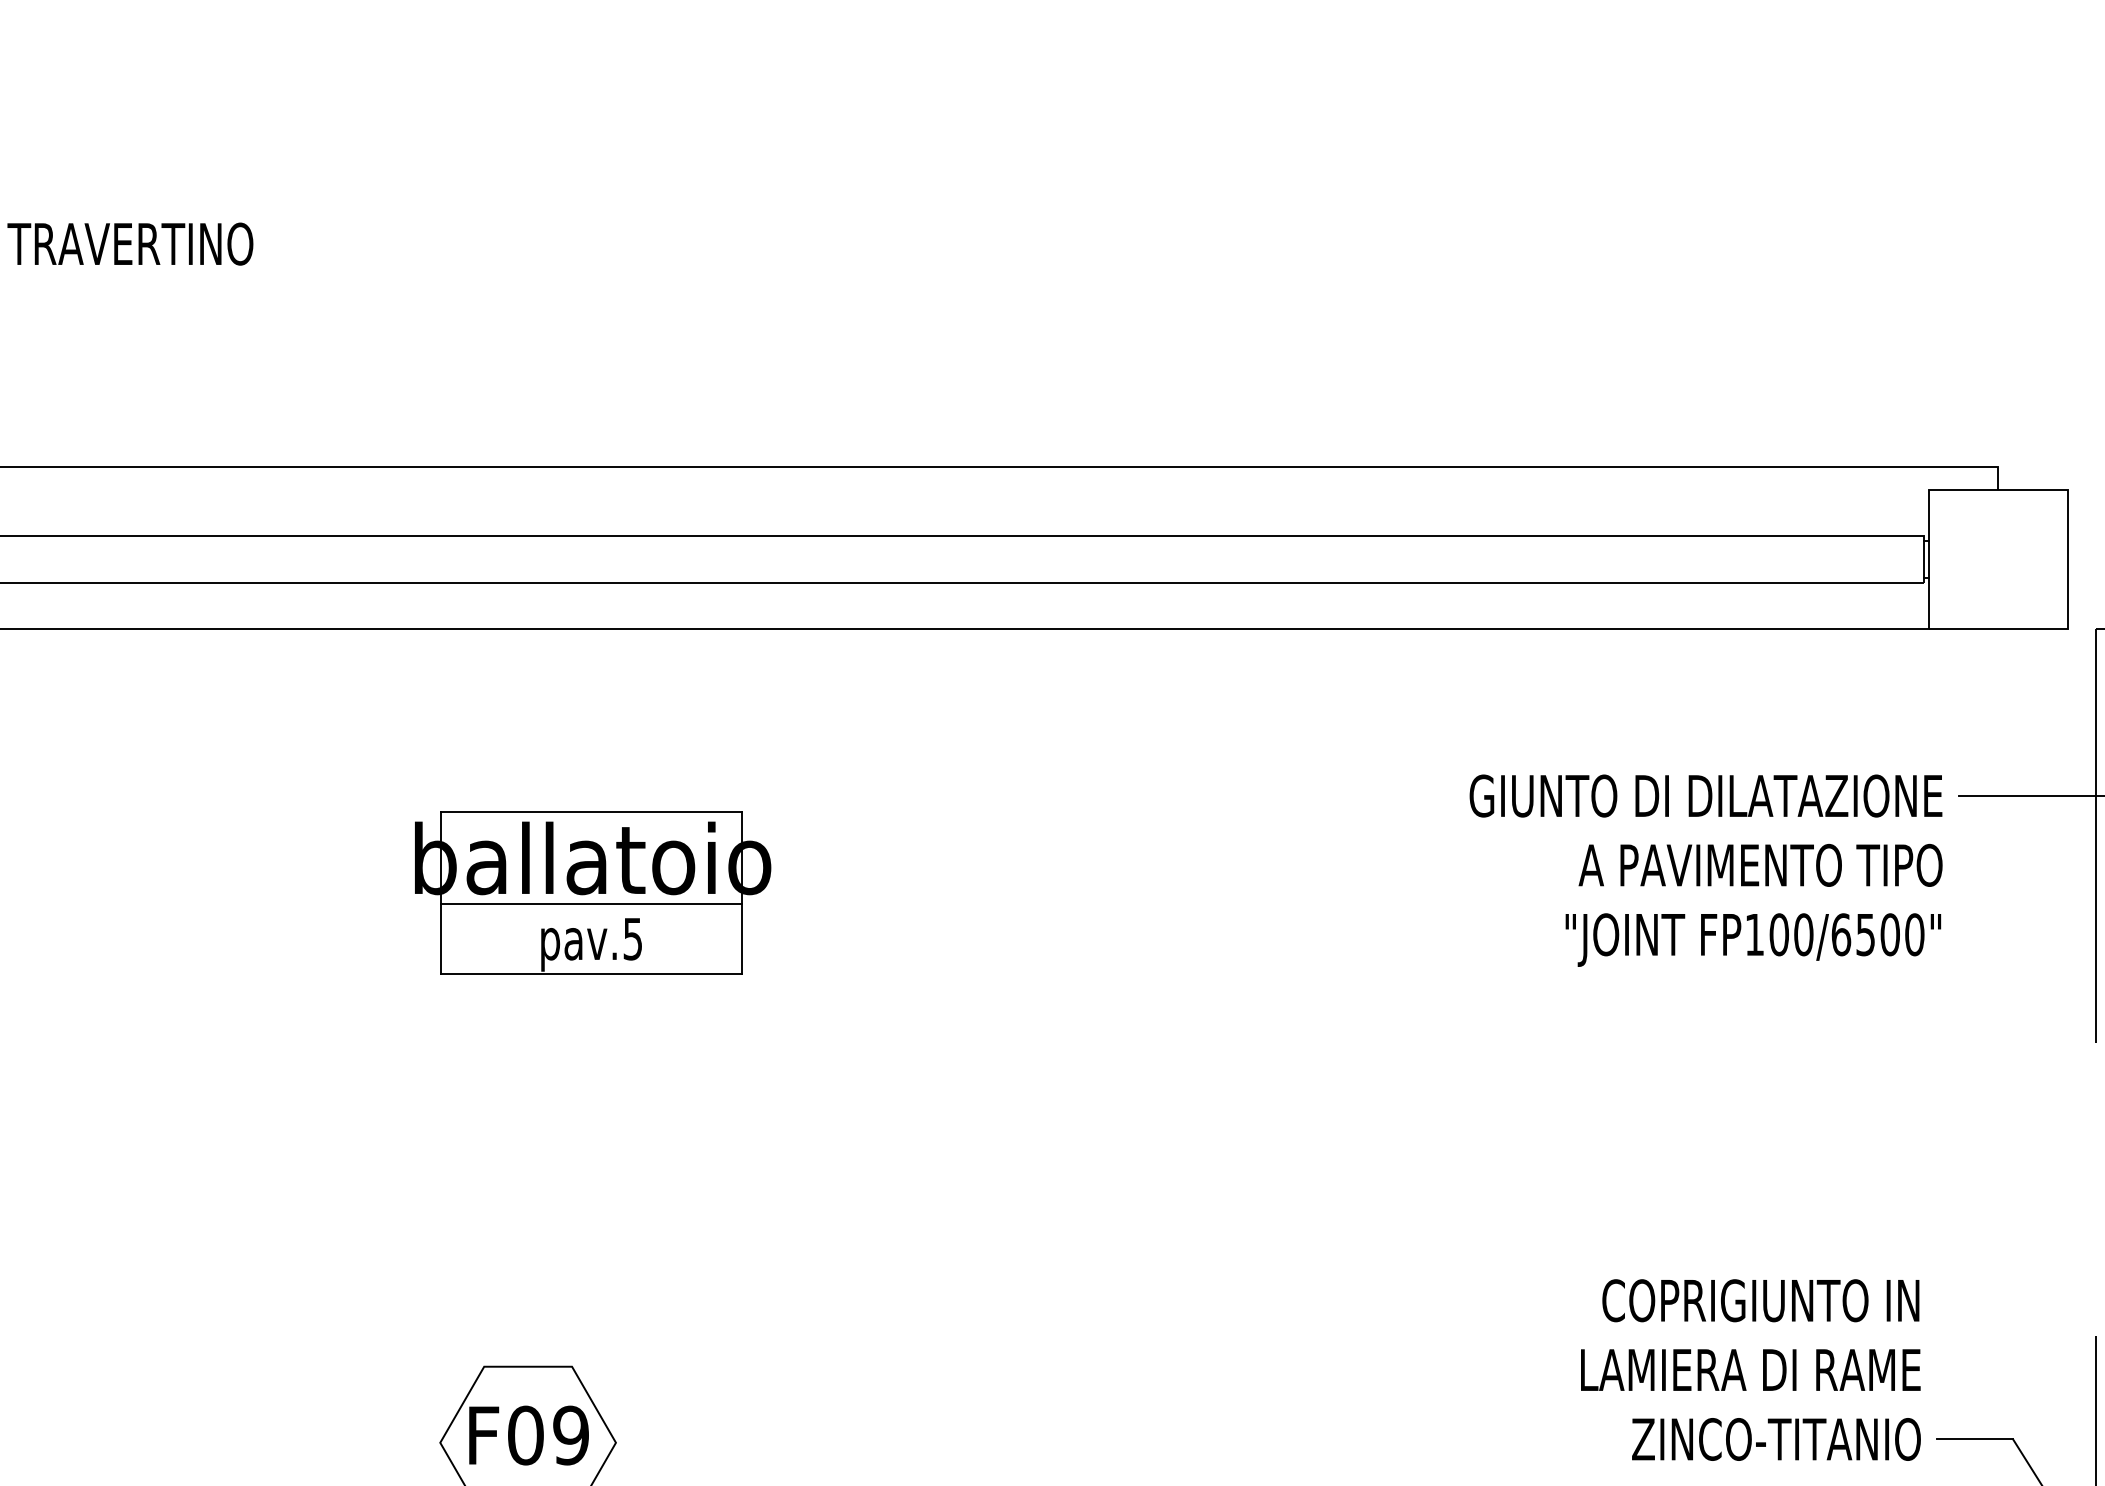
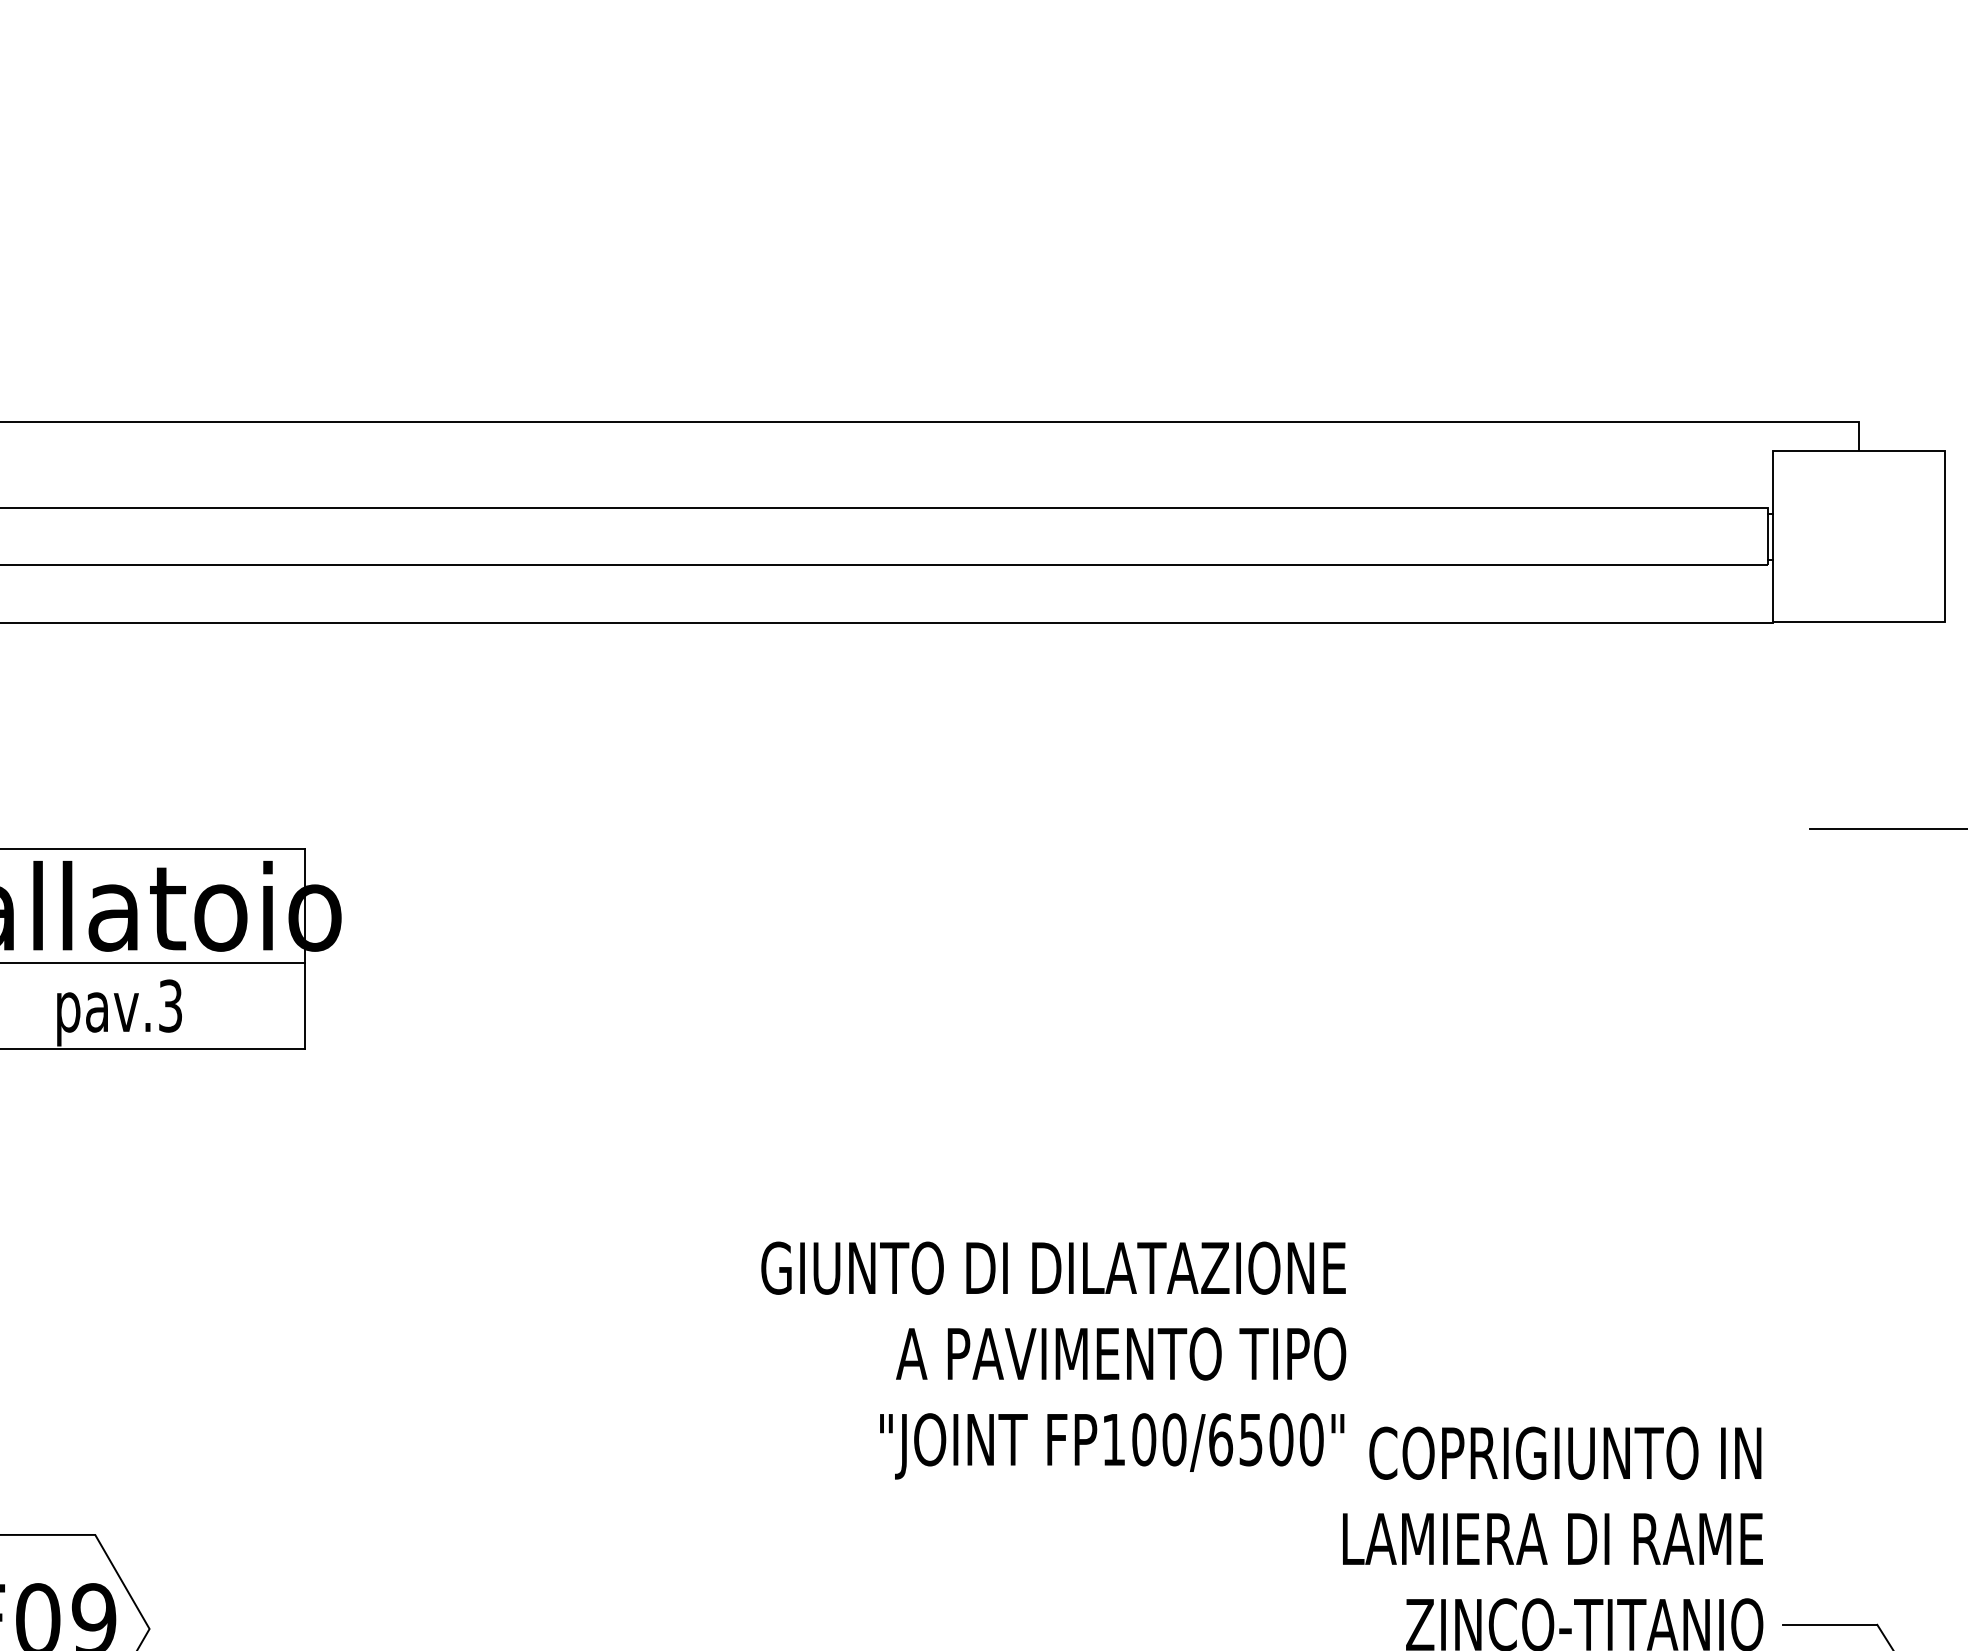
text: (1705, 870) -> (1052, 1360), moved
text: (633, 938) -> (171, 1005), pav.5 -> pav.3

